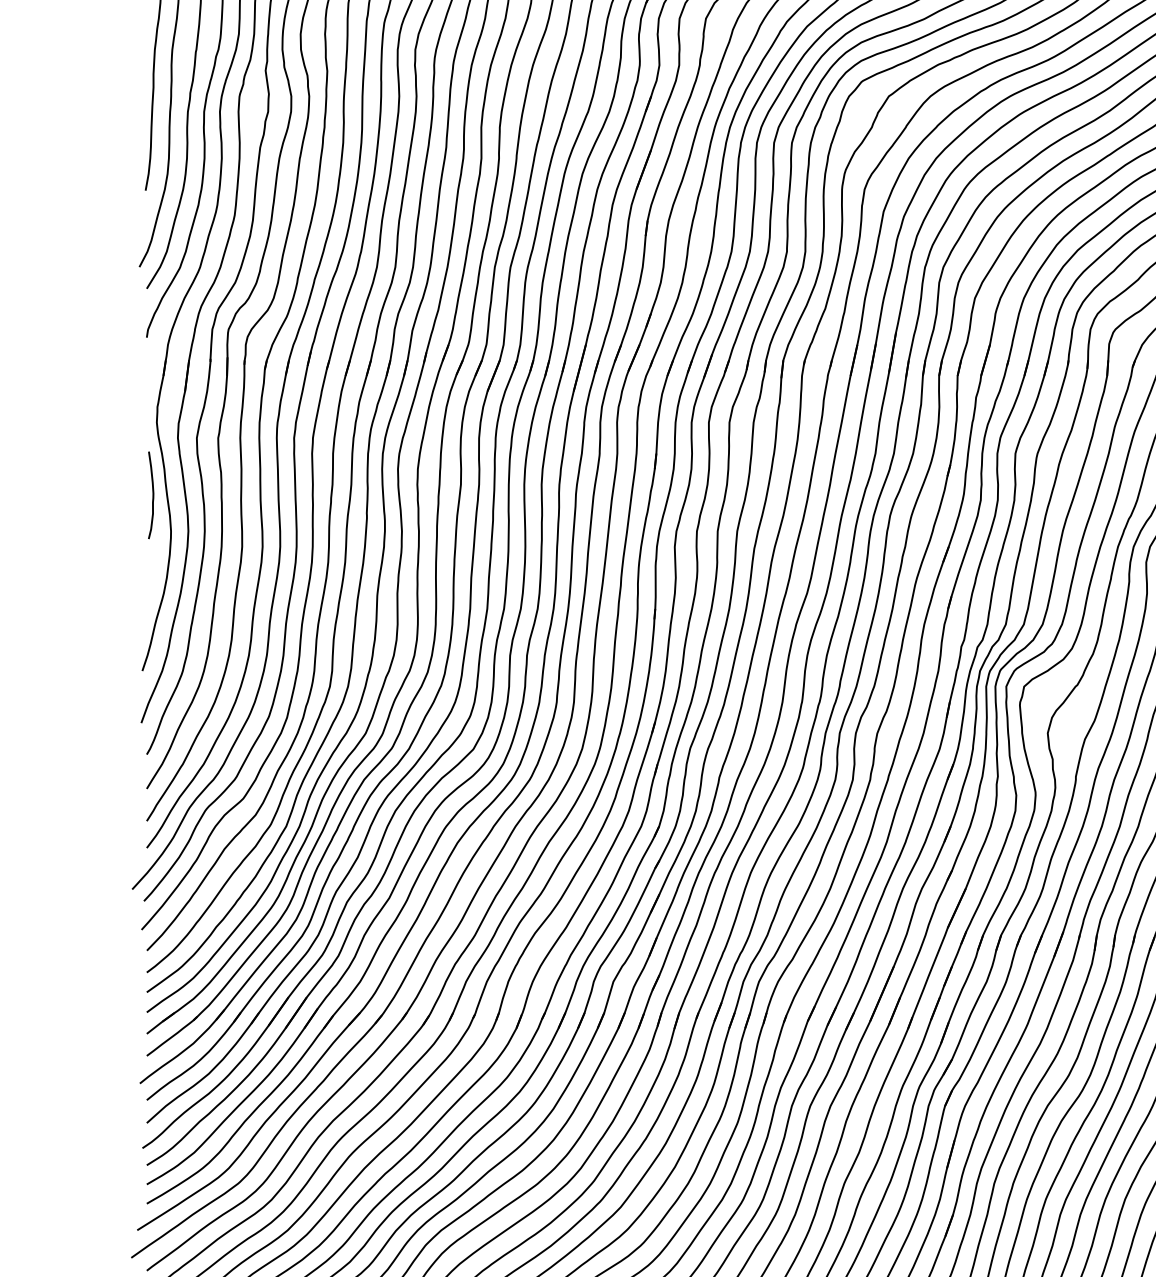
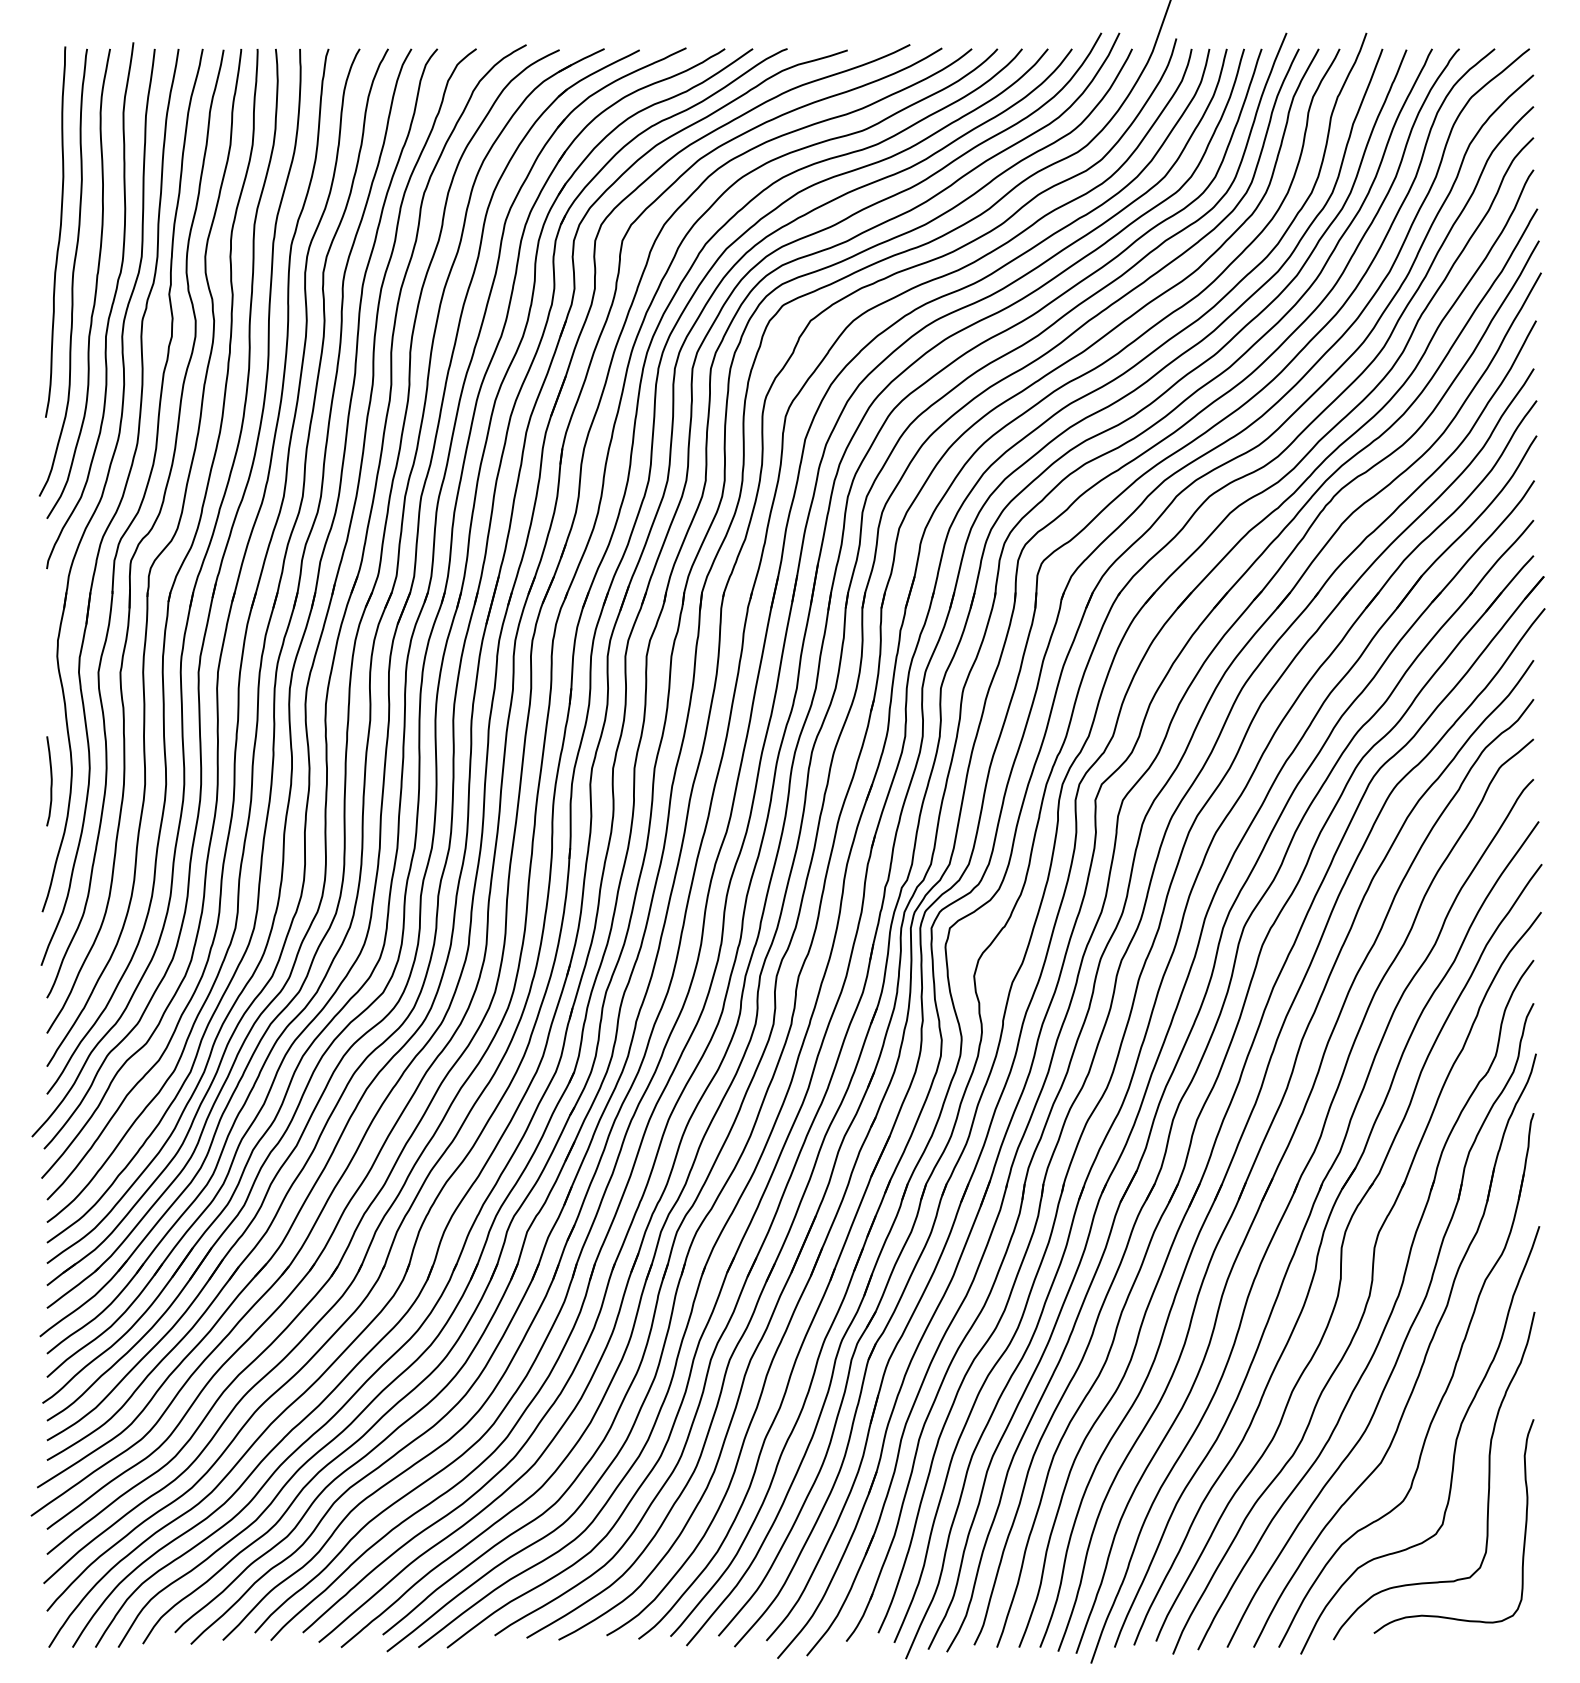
curve: (152, 495) -> (50, 781), moved

